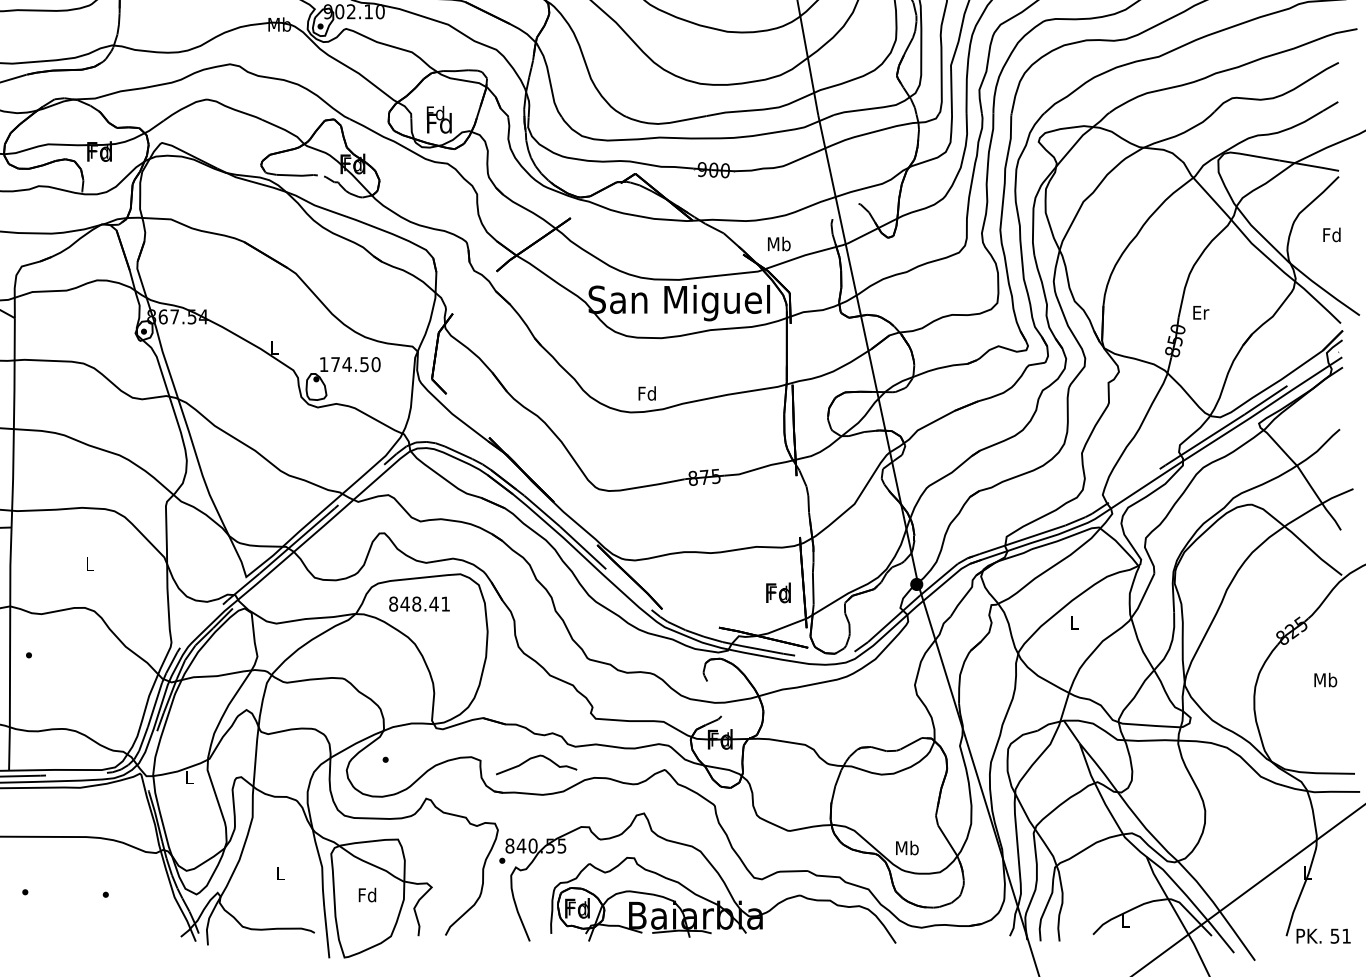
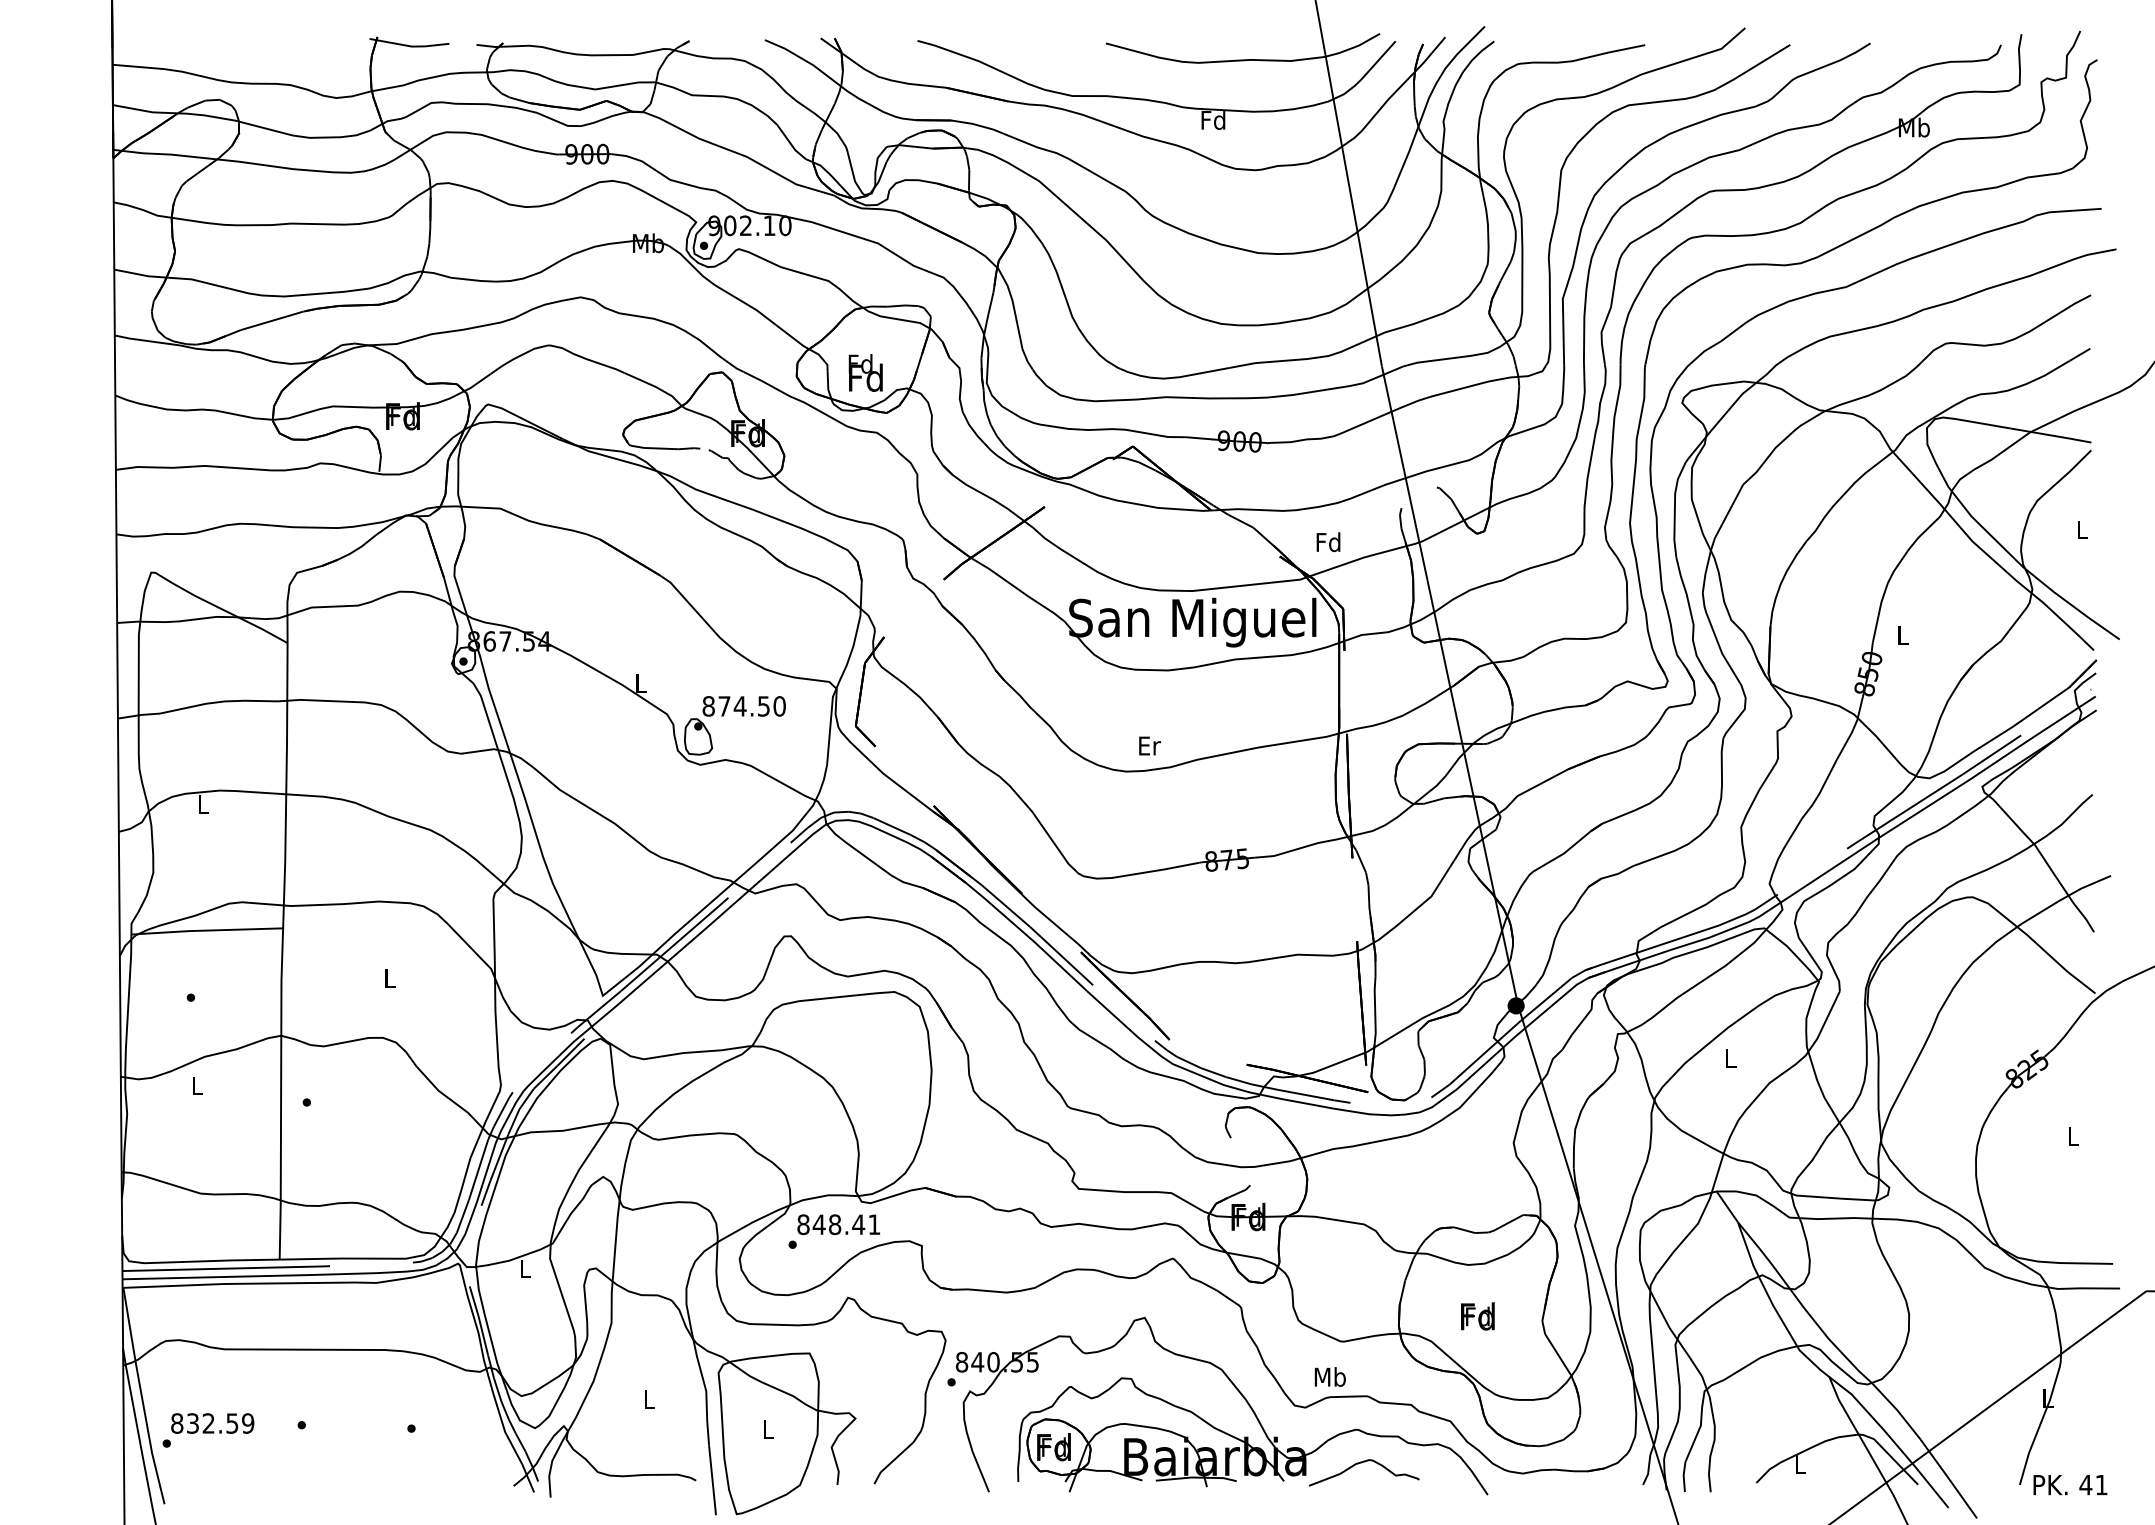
text: (1331, 234) -> (2081, 529), Fd -> L
text: (778, 244) -> (1328, 542), Mb -> Fd
text: (1201, 312) -> (1903, 635), Er -> L
text: (323, 364) -> (708, 706), 174.50 -> 874.50
text: (646, 393) -> (1148, 745), Fd -> Er
text: (778, 592) -> (1477, 1316), moved
text: (419, 603) -> (838, 1224), moved
text: (1325, 680) -> (2072, 1136), Mb -> L
curve: (534, 758) -> (1361, 1463), moved
text: (906, 847) -> (1329, 1376), moved
text: (367, 894) -> (767, 1428), Fd -> L
text: (1334, 936) -> (2085, 1485), 51 -> 41

